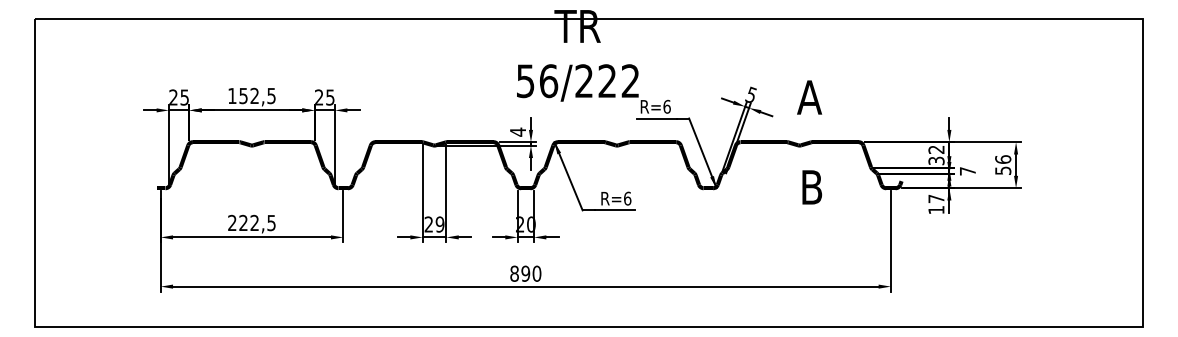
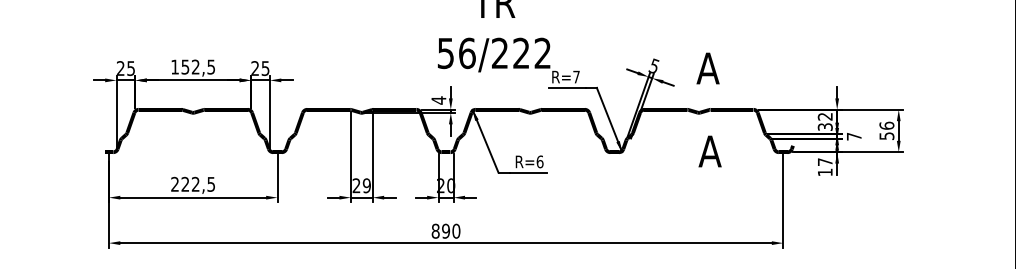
text: (666, 106) -> (575, 76), R=6 -> R=7
text: (811, 187) -> (709, 151), B -> A

